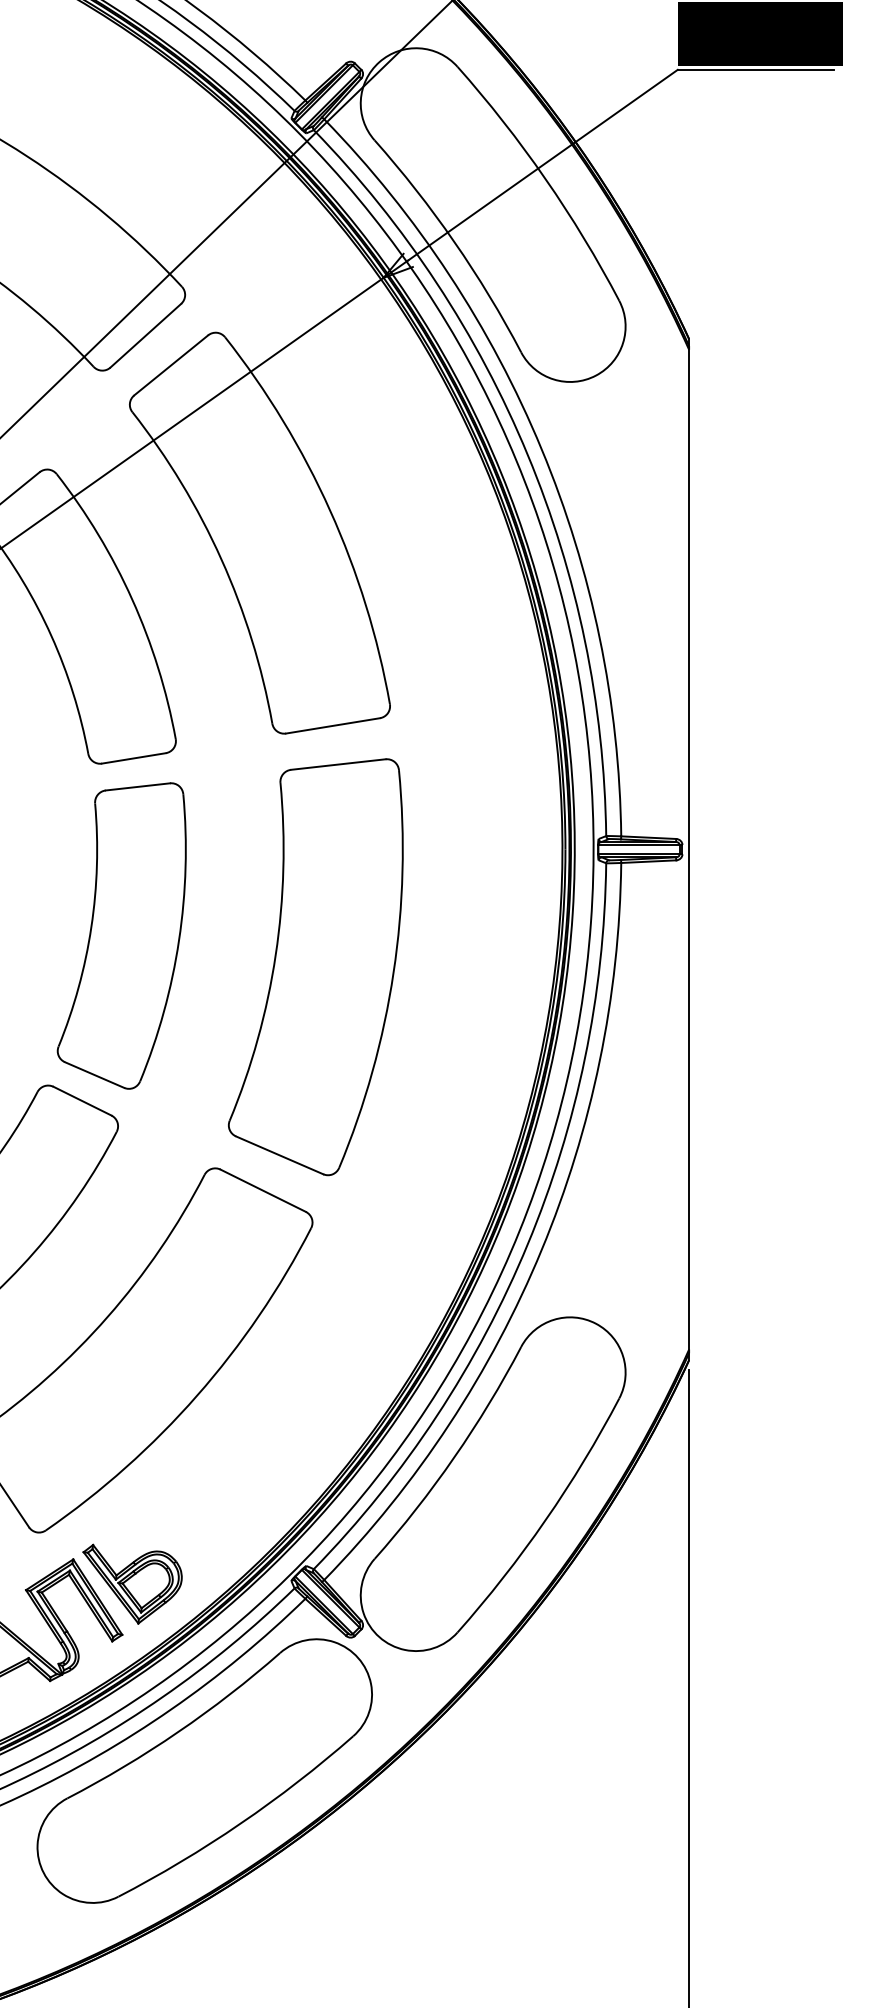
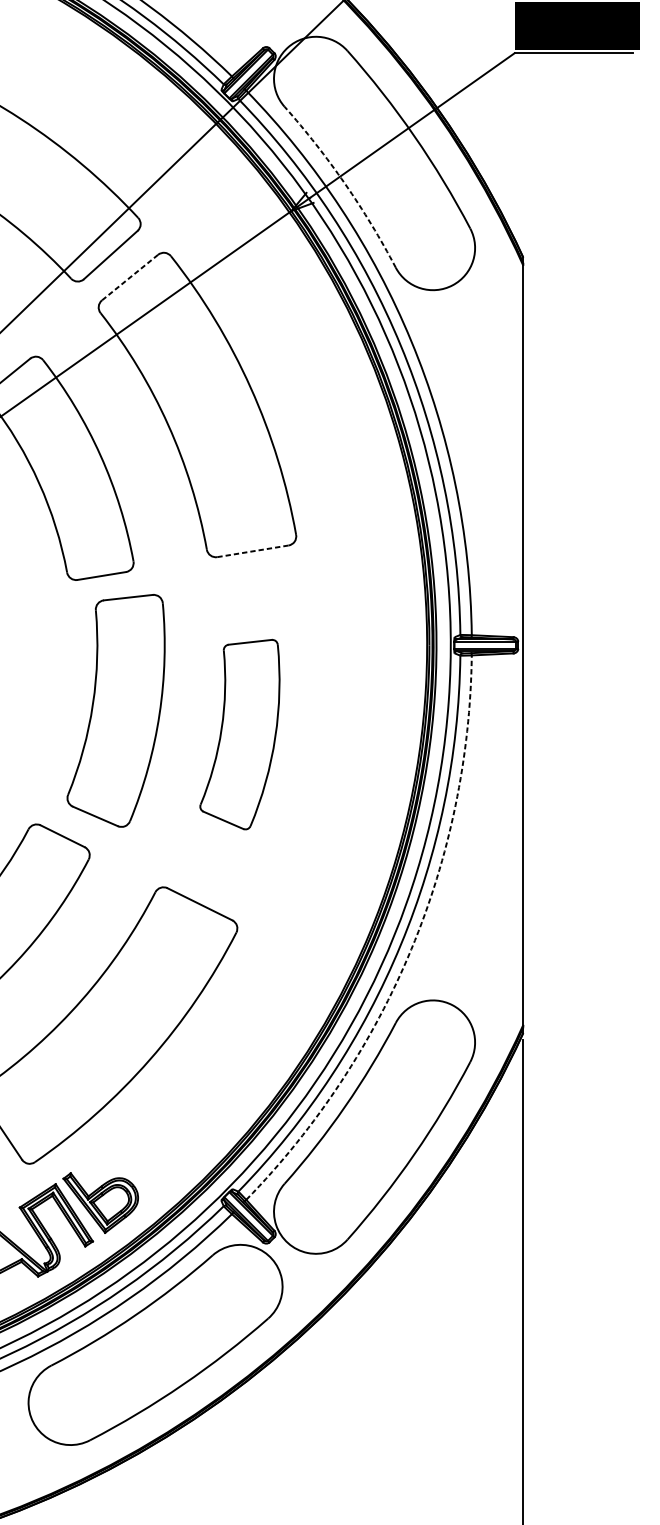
arc: (454, 241) -> (345, 183), solid -> dashed
line: (171, 365) -> (130, 277), solid -> dashed
line: (333, 725) -> (253, 551), solid -> dashed
part: (121, 935) -> (115, 710), moved
part: (315, 967) -> (239, 734), size x0.6
arc: (541, 1250) -> (411, 949), solid -> dashed

